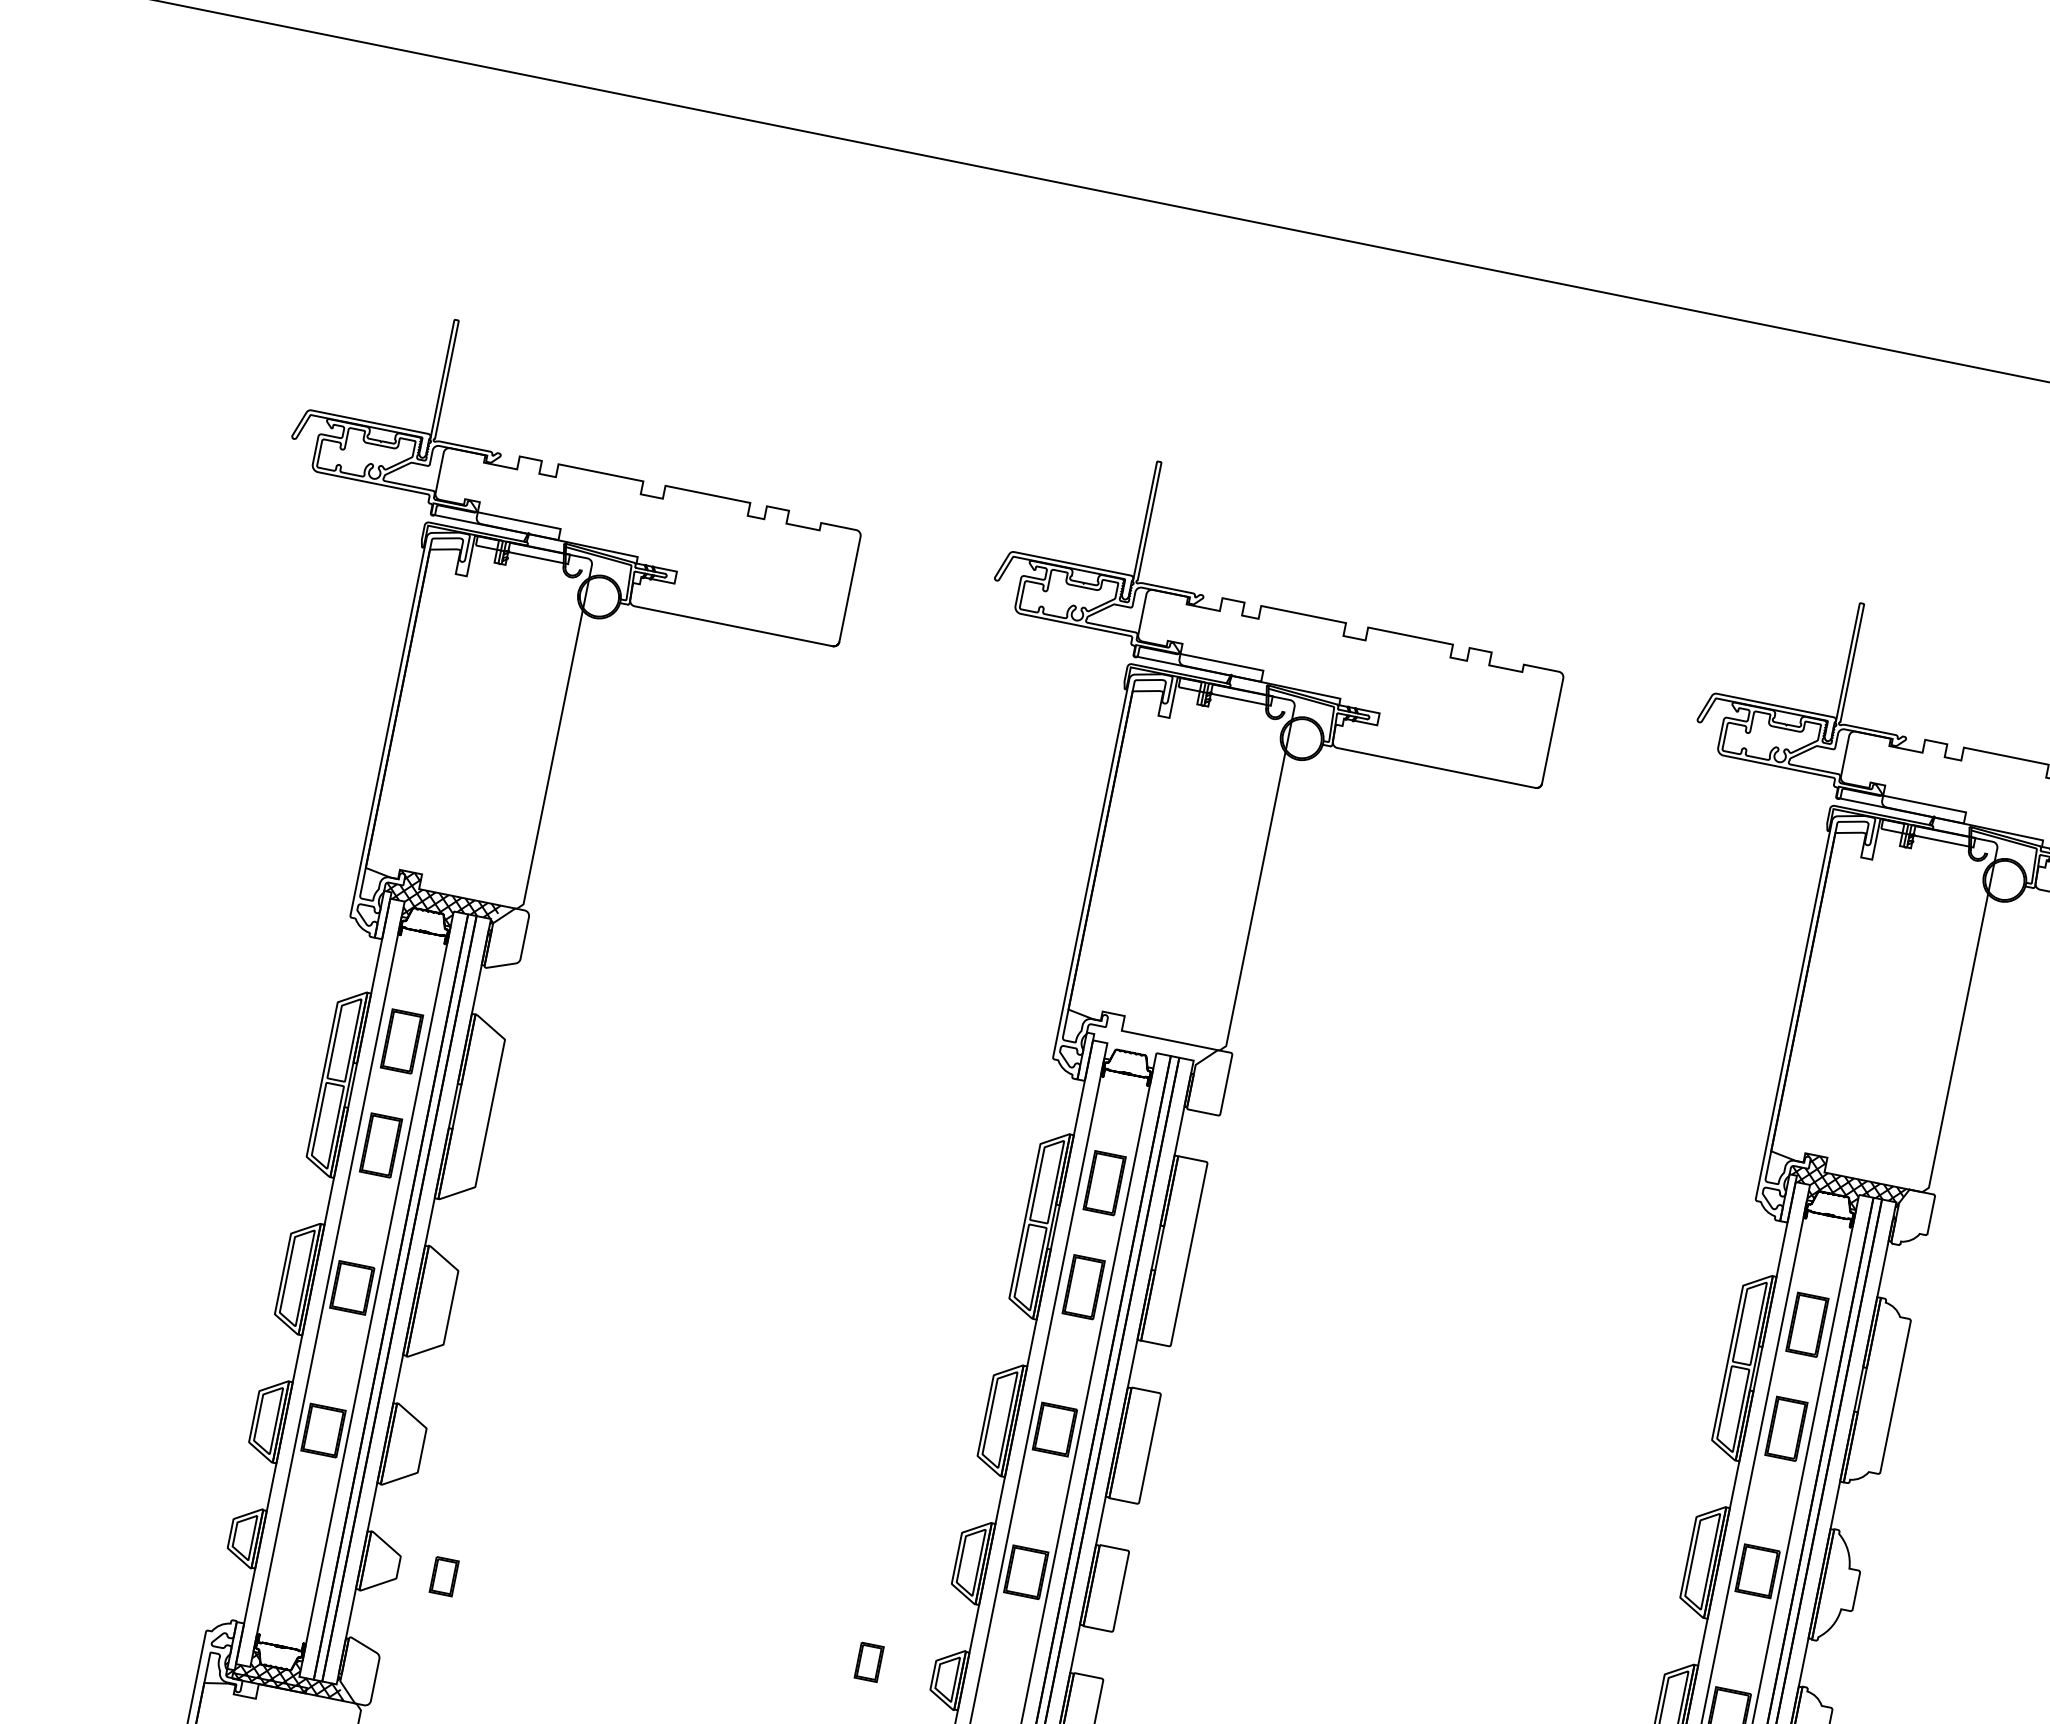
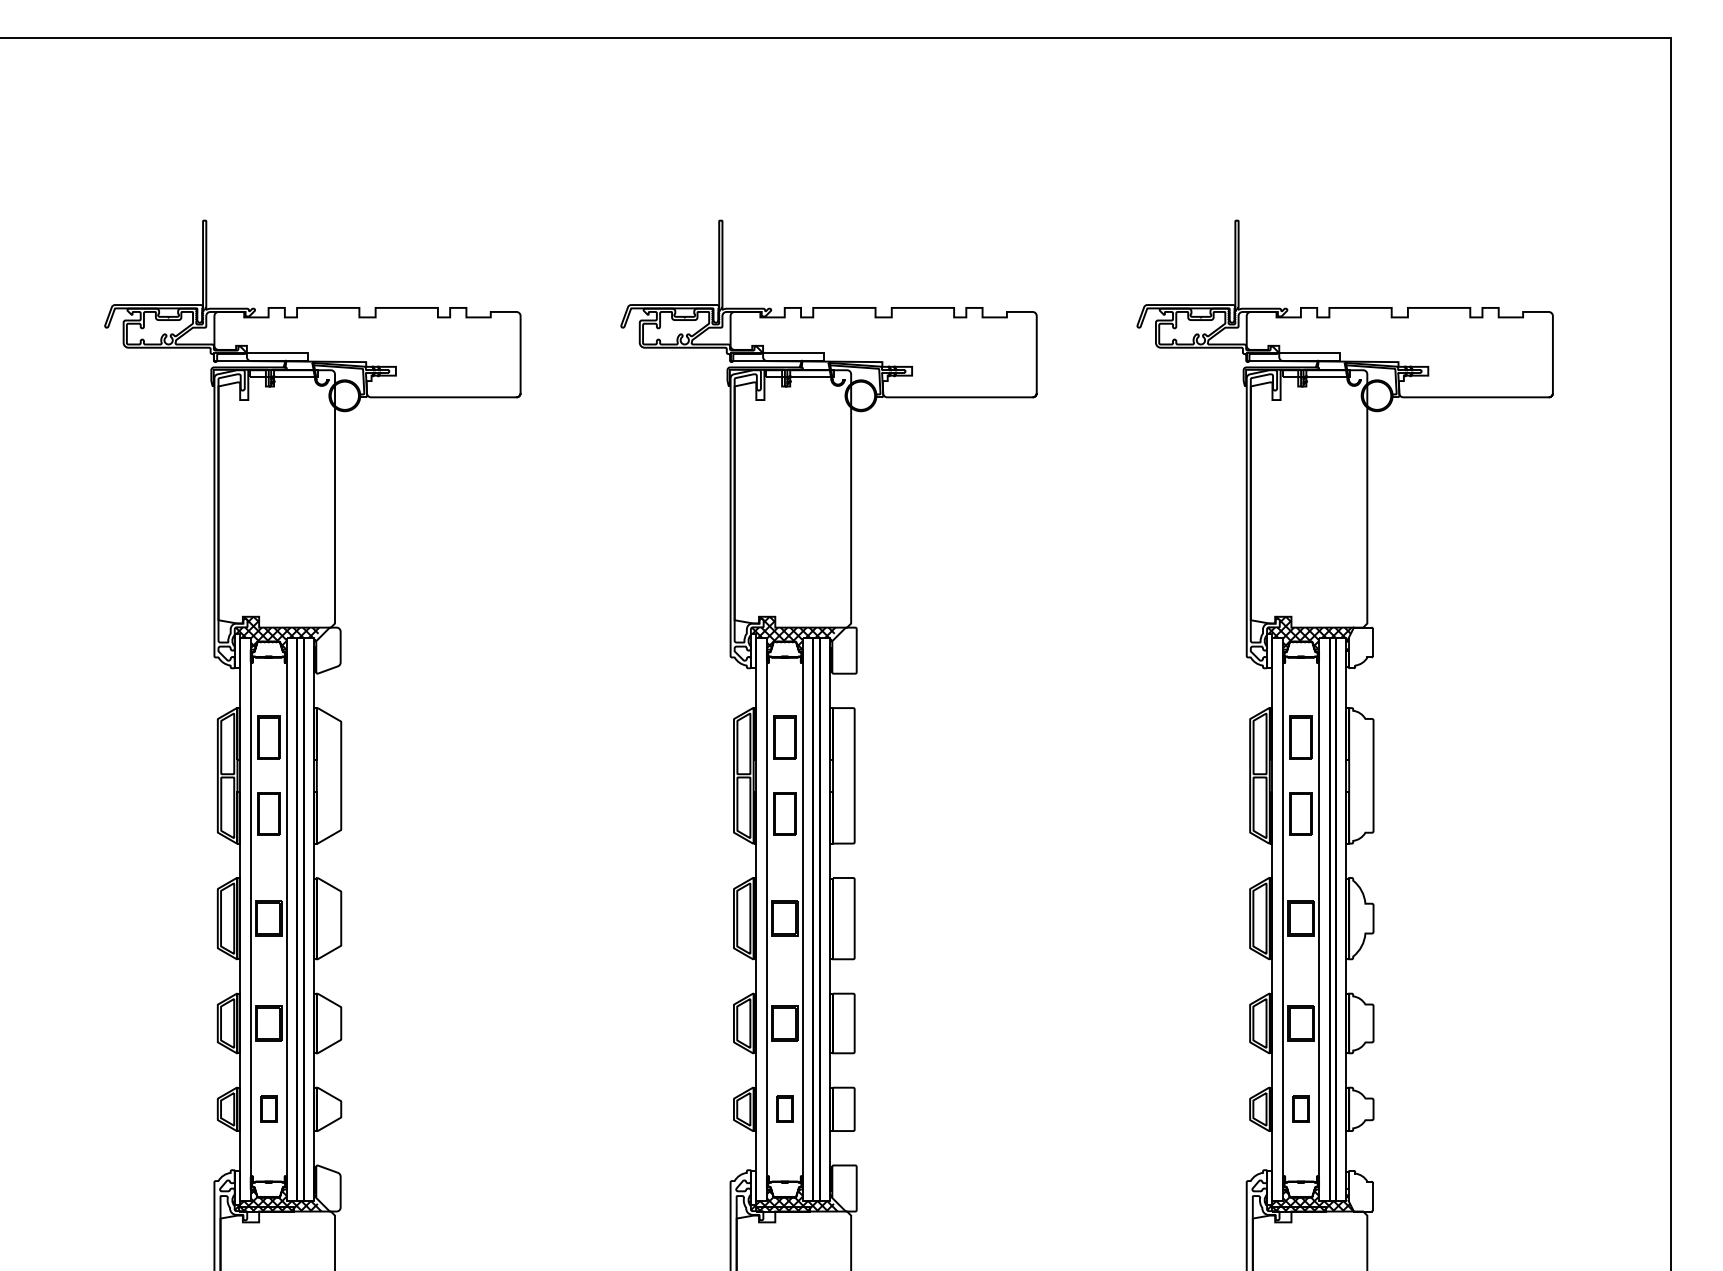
hatch: (1144, 1043) -> (793, 633), added
part: (444, 1575) -> (268, 1108), moved
part: (868, 1661) -> (784, 1108), moved

